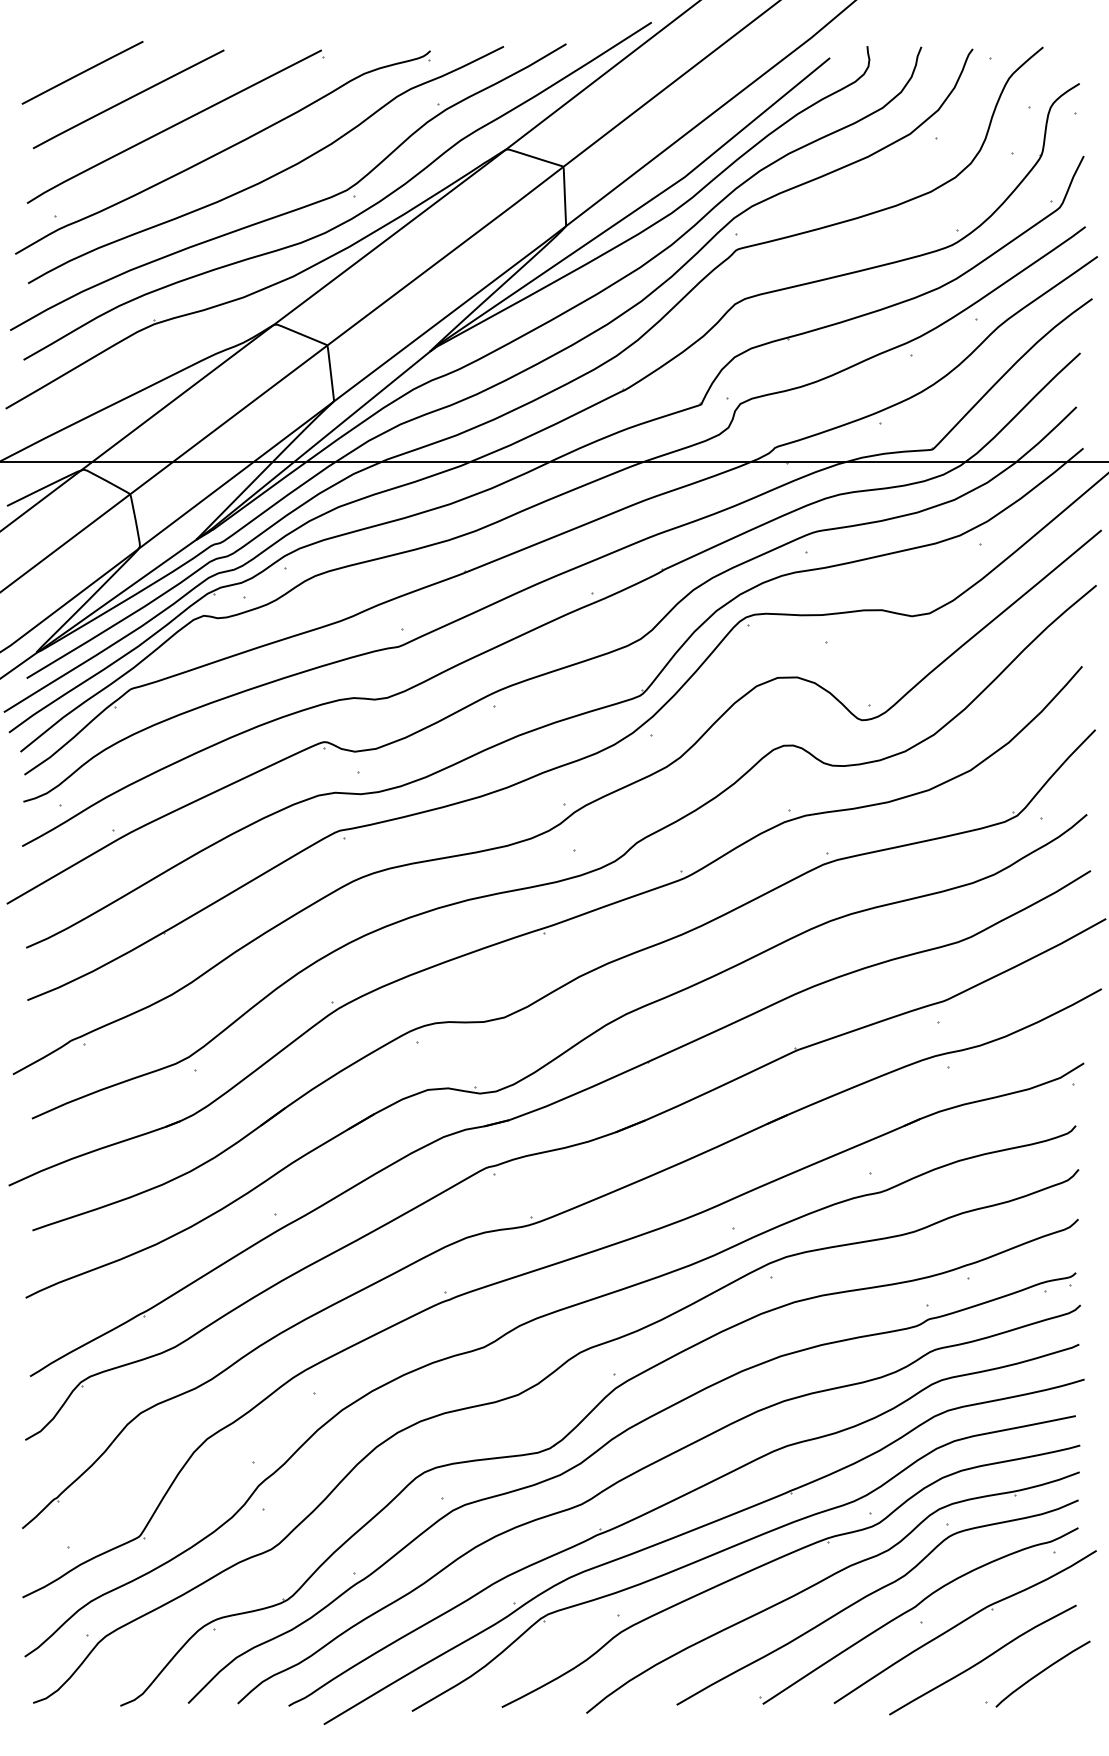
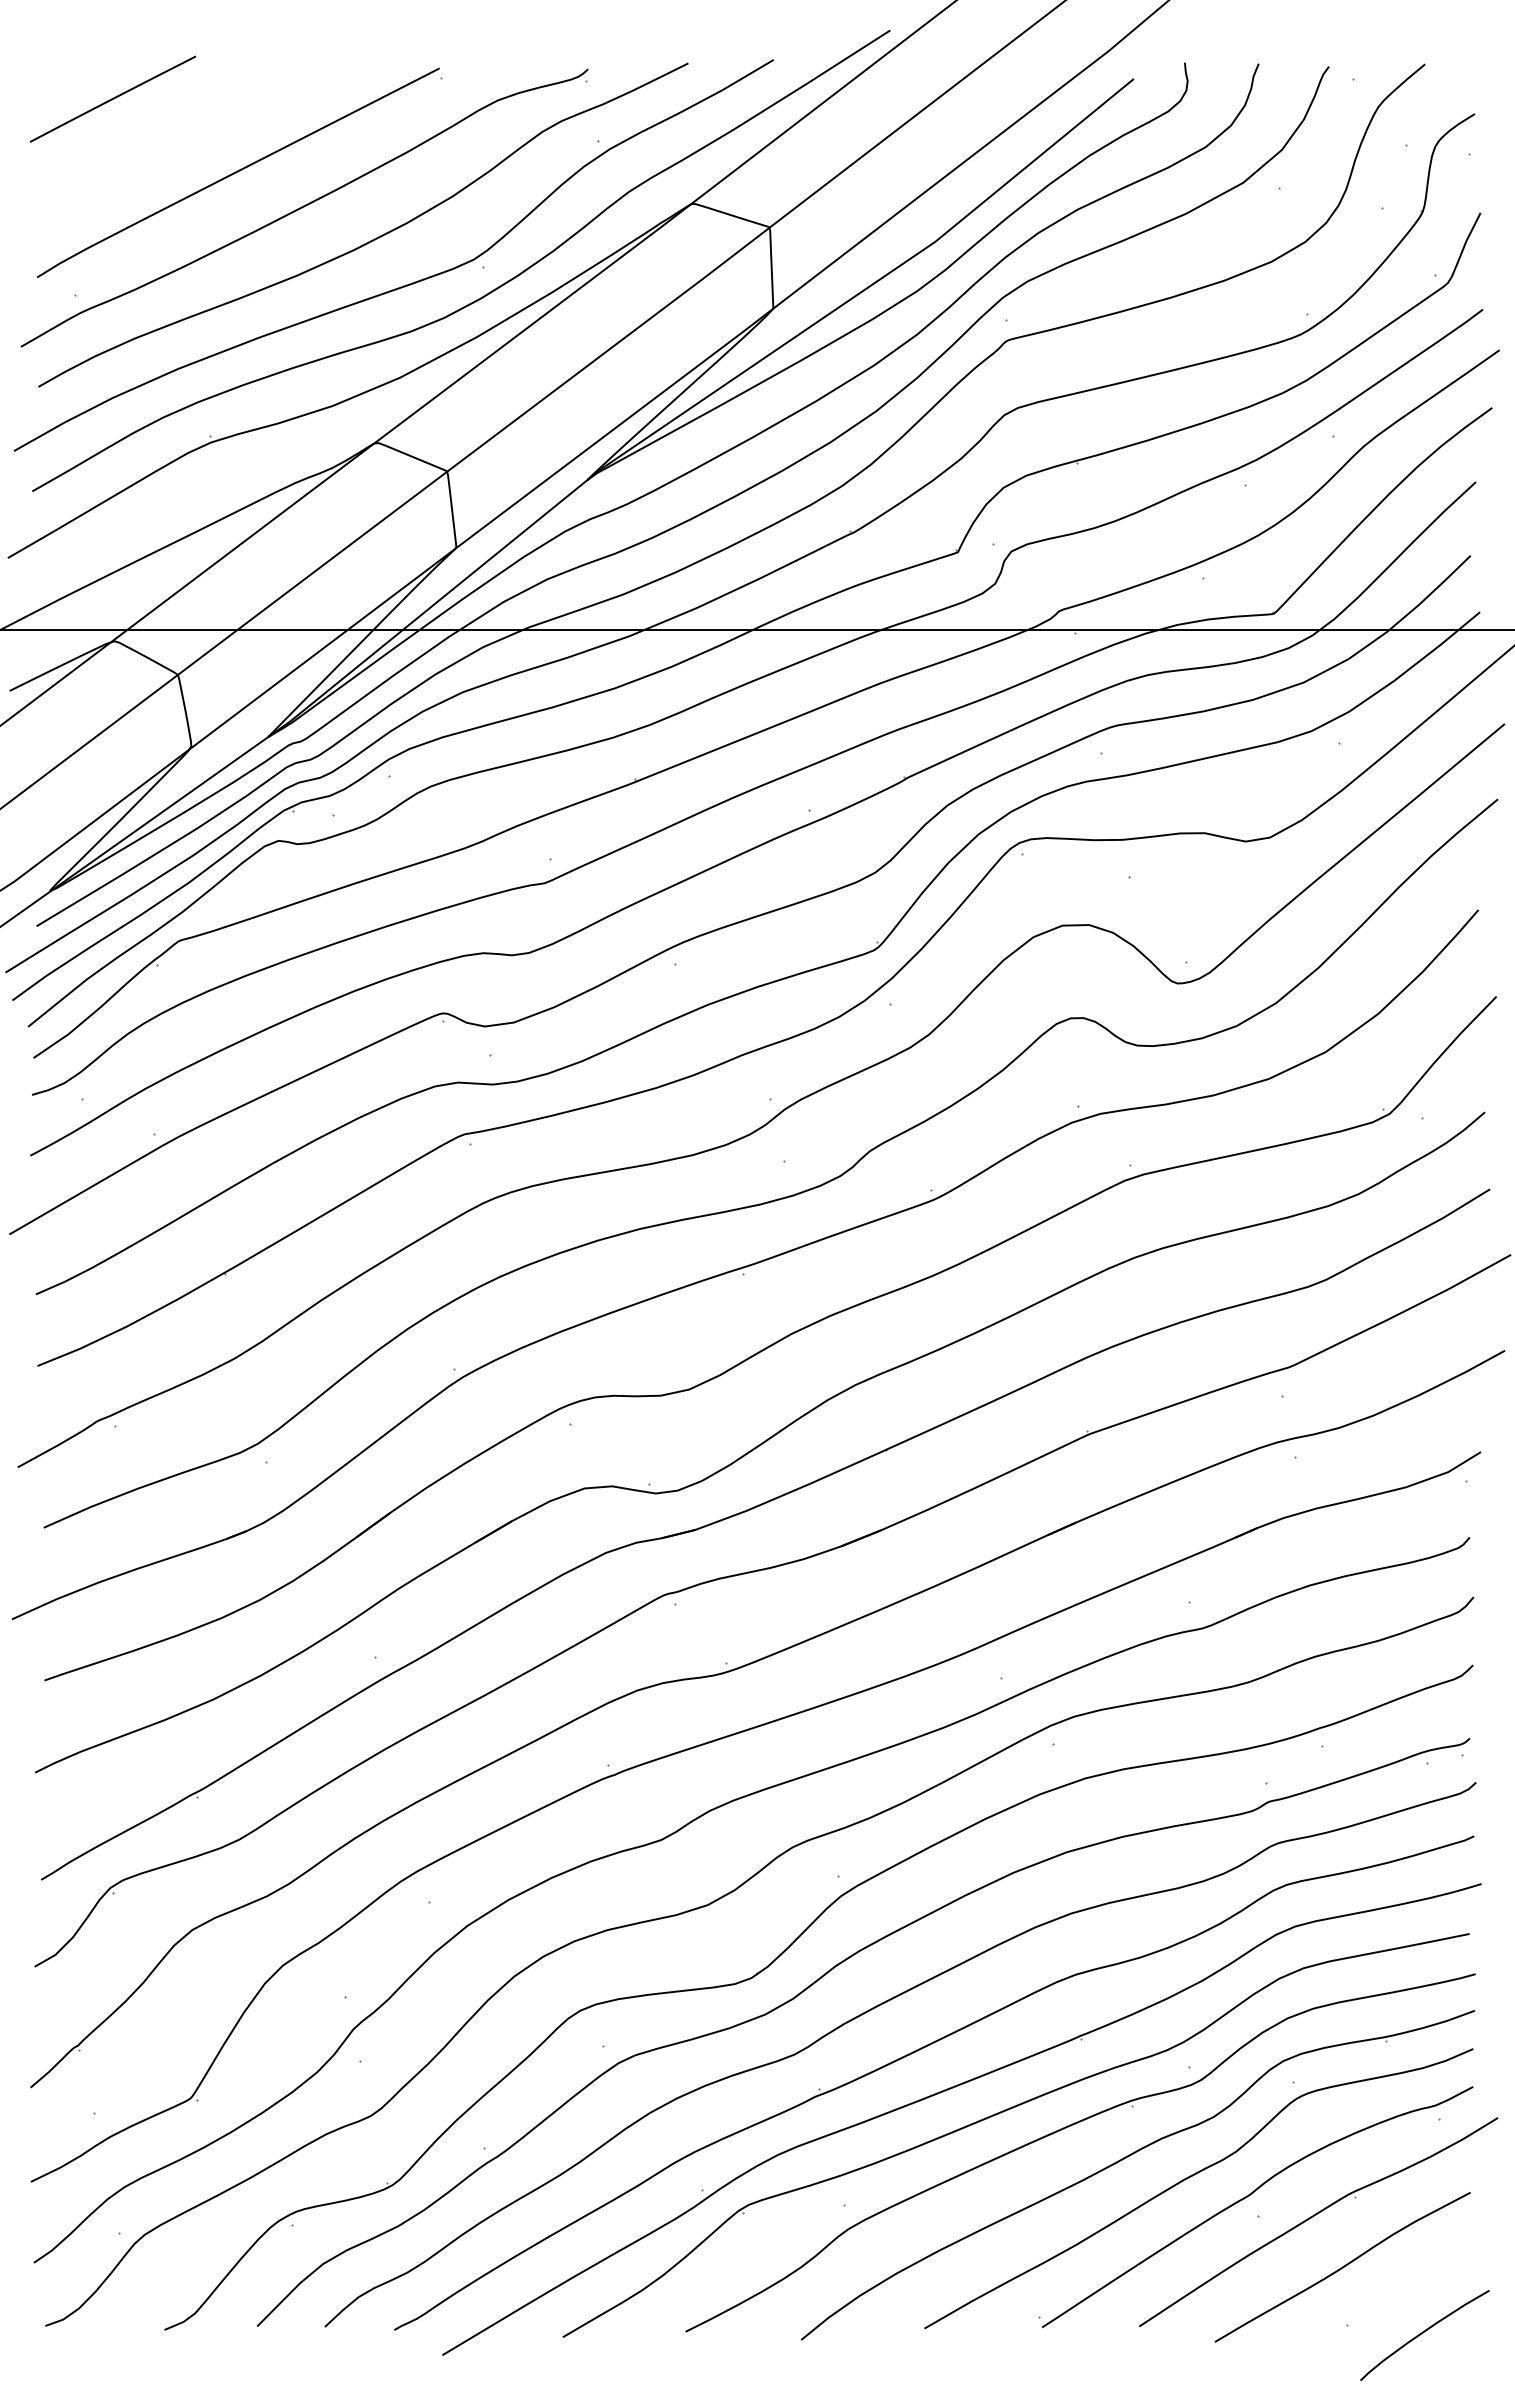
line: (128, 99) -> (175, 135), removed
curve: (1042, 1672) -> (1423, 2333), moved

